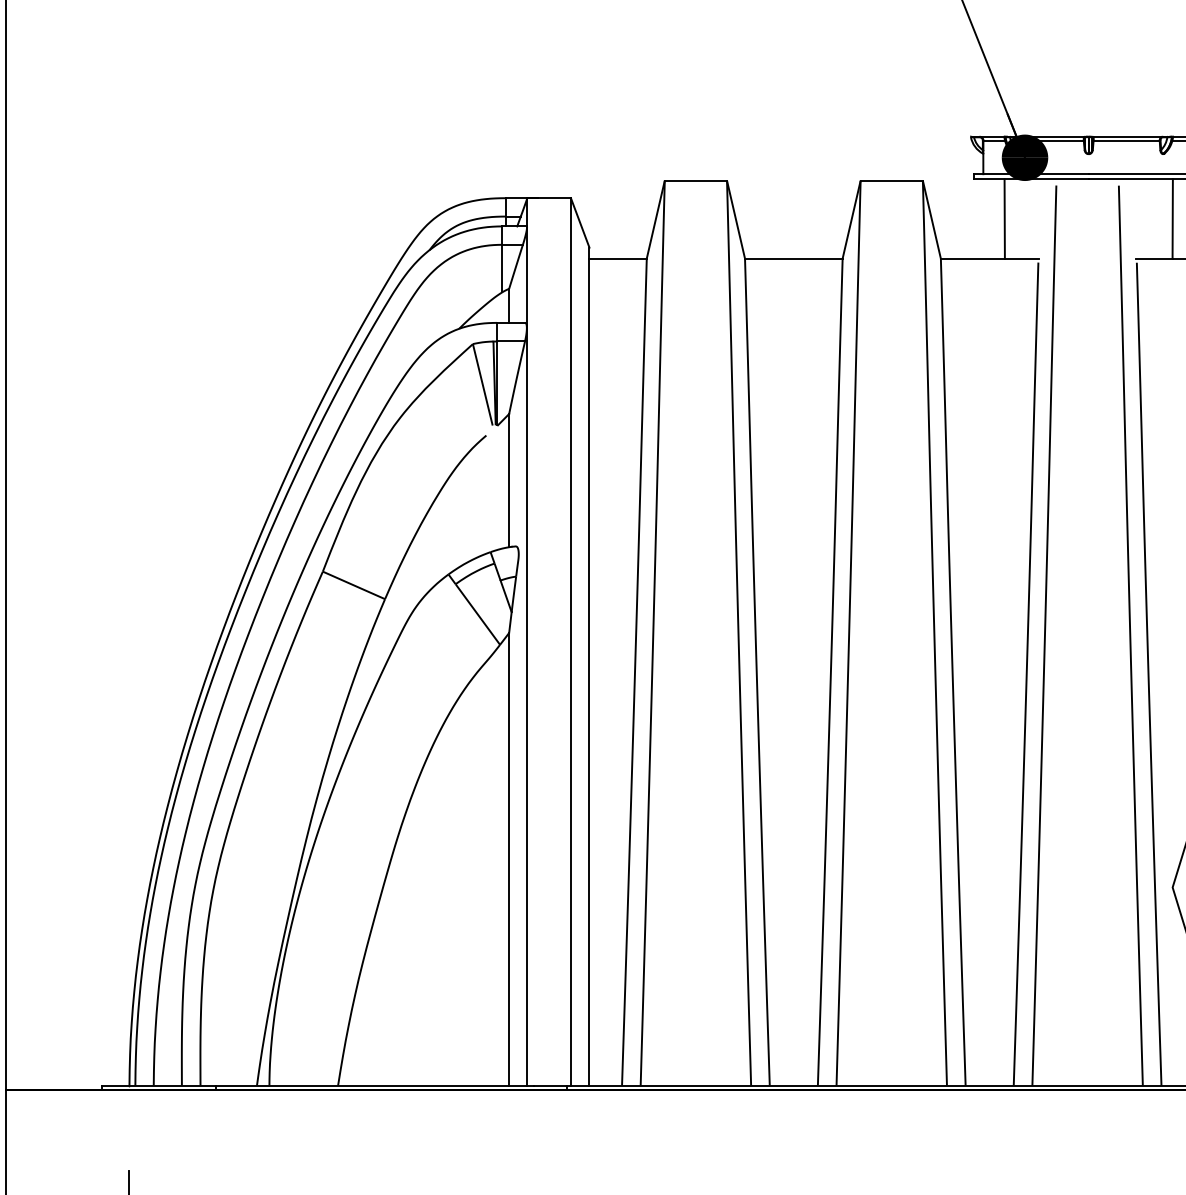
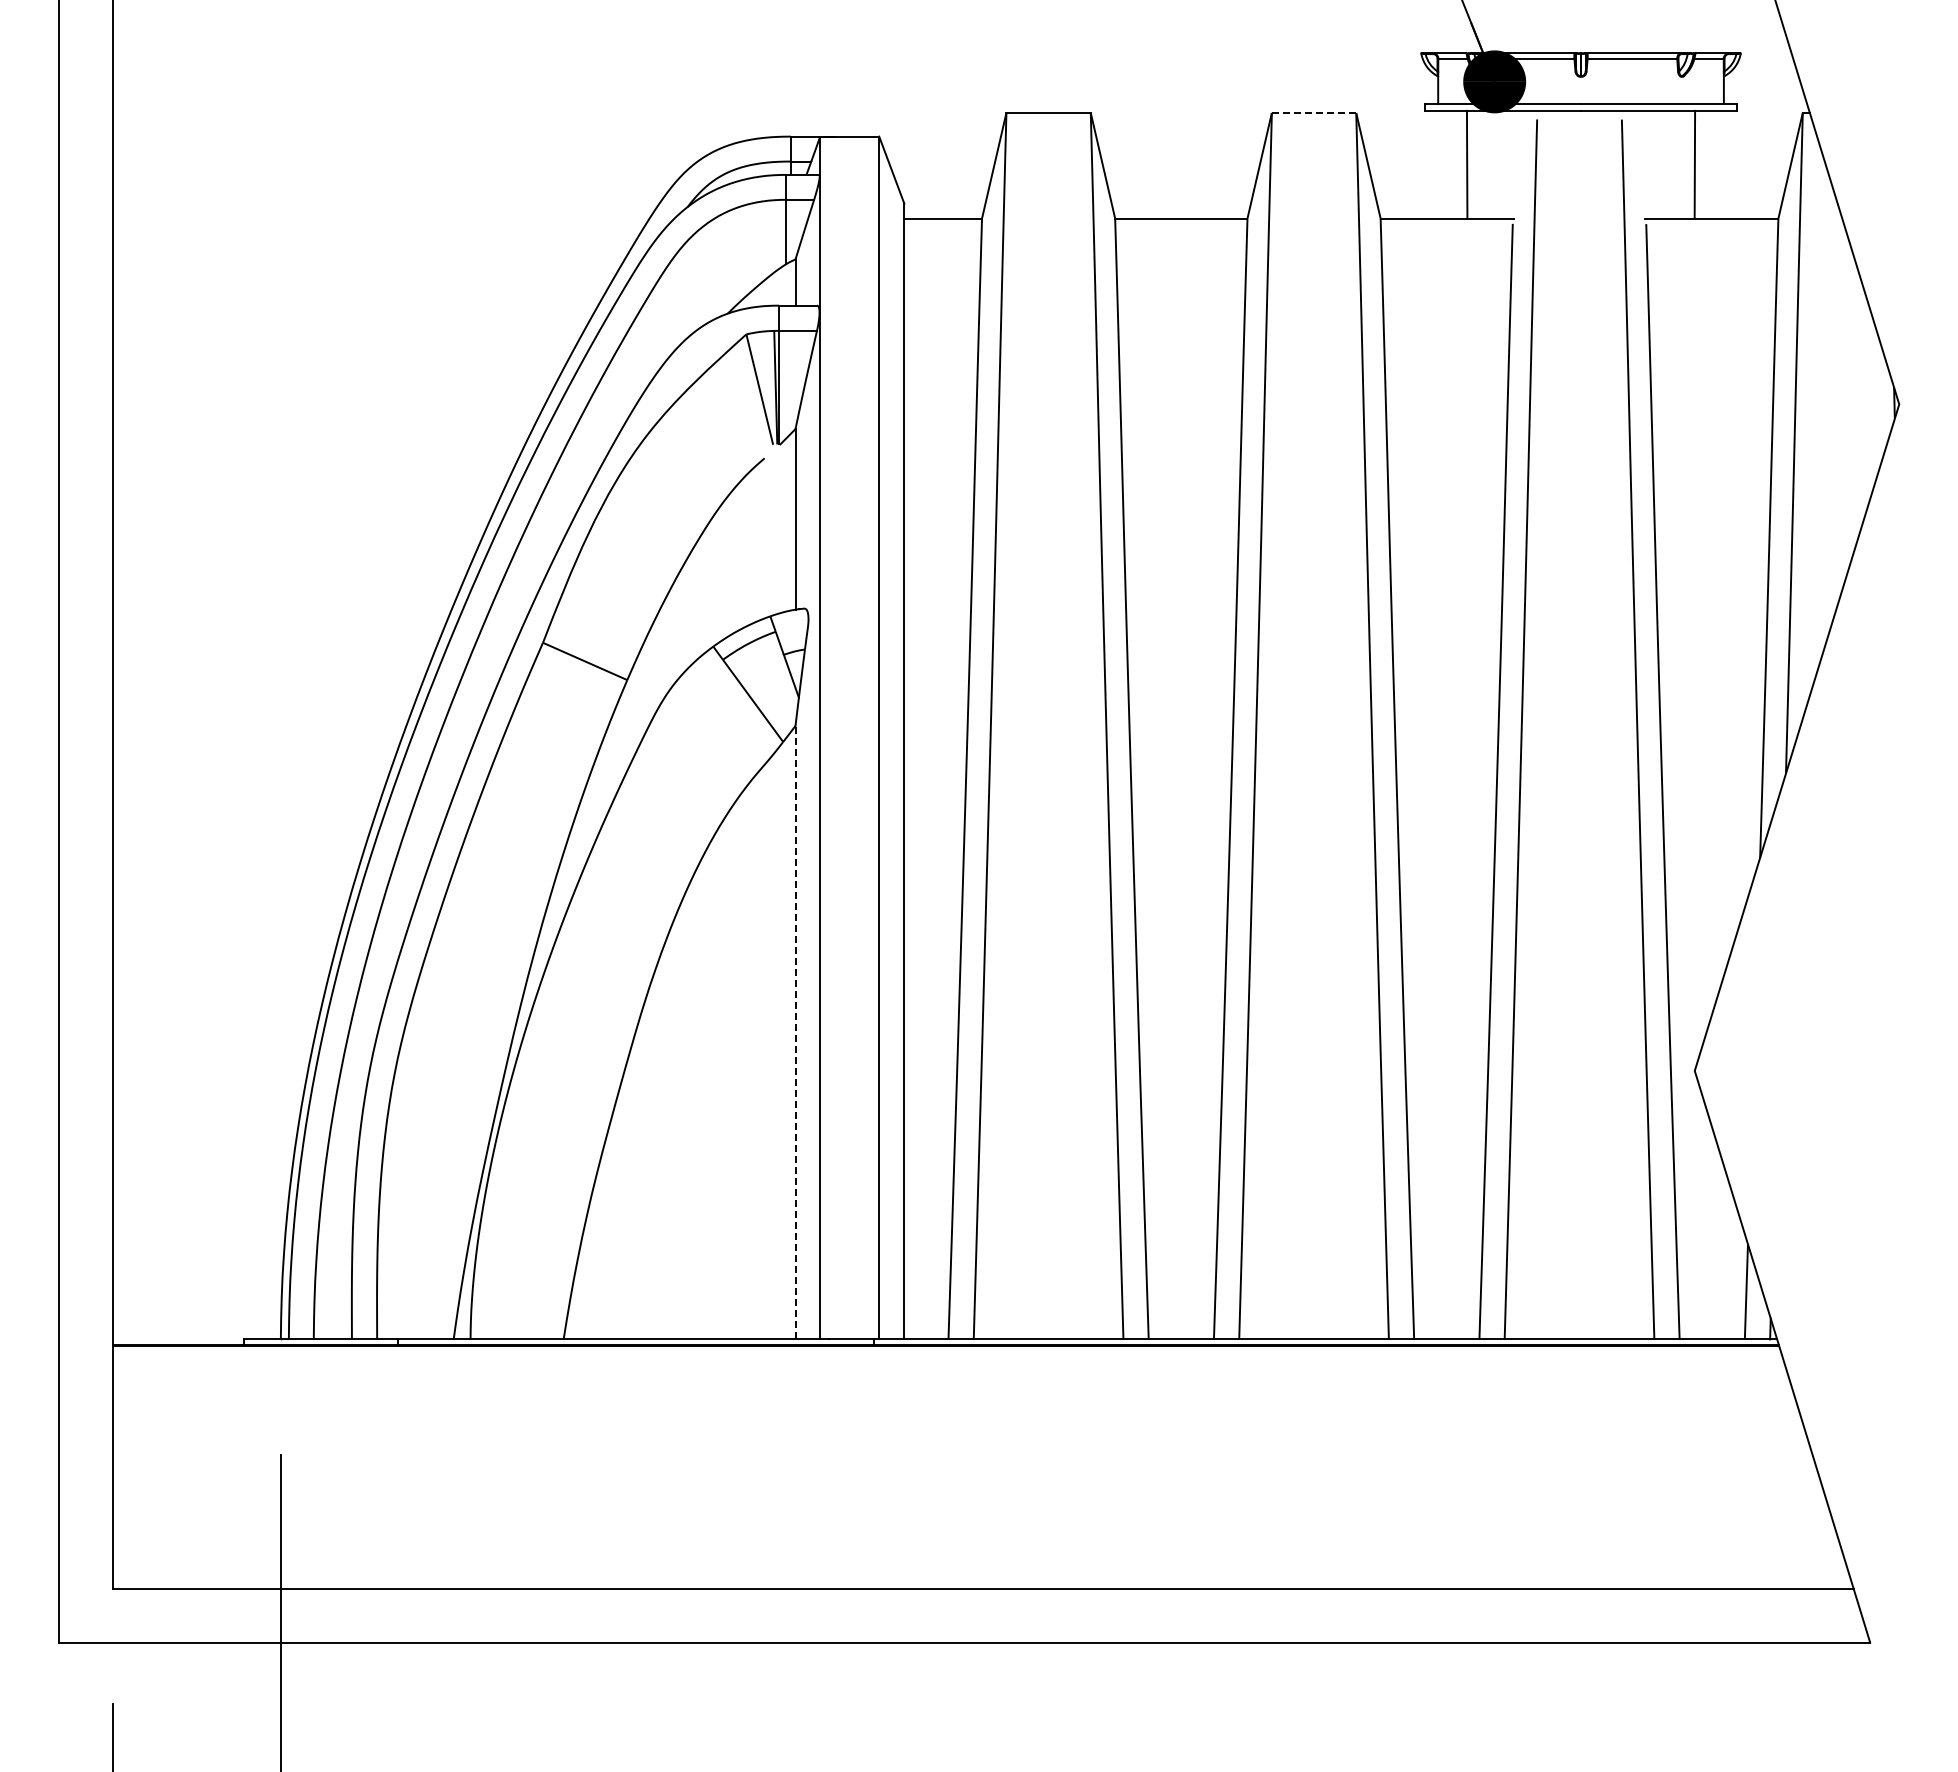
line: (891, 180) -> (1313, 112), solid -> dashed
line: (509, 859) -> (795, 1032), solid -> dashed

